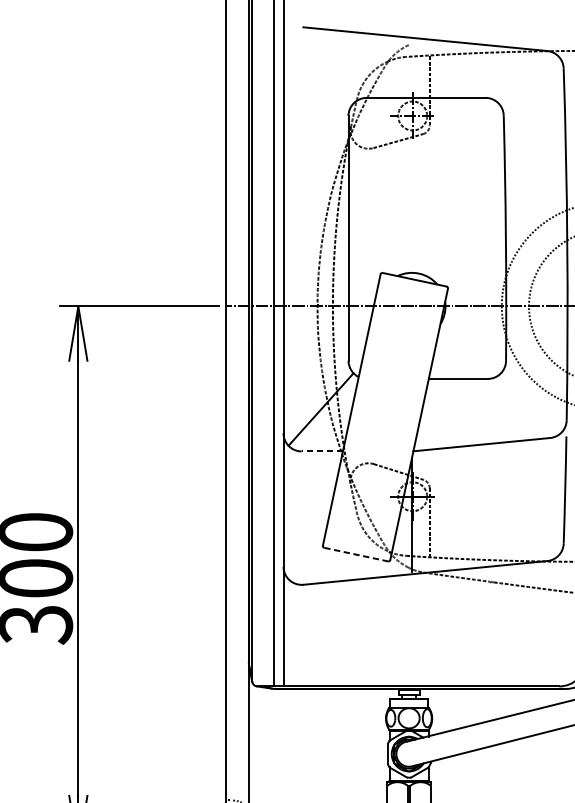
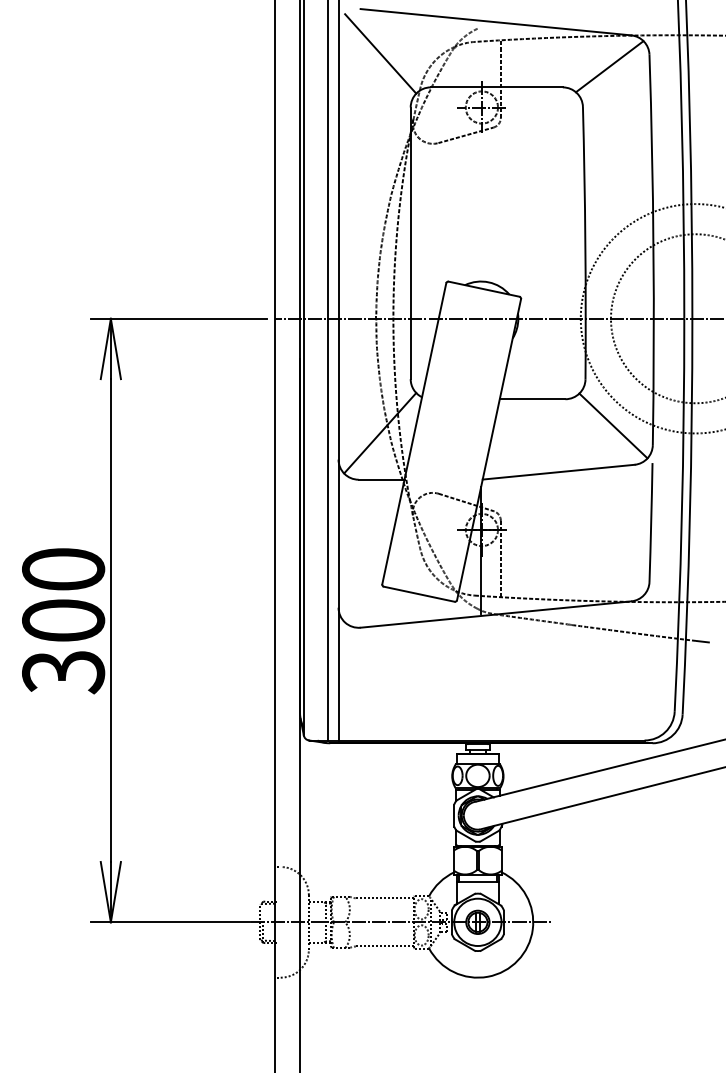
line: (321, 67) -> (380, 53), added
line: (527, 79) -> (609, 66), added
line: (531, 402) -> (613, 425), added
line: (322, 451) -> (381, 479), dashed -> solid
line: (356, 554) -> (419, 594), dashed -> solid

